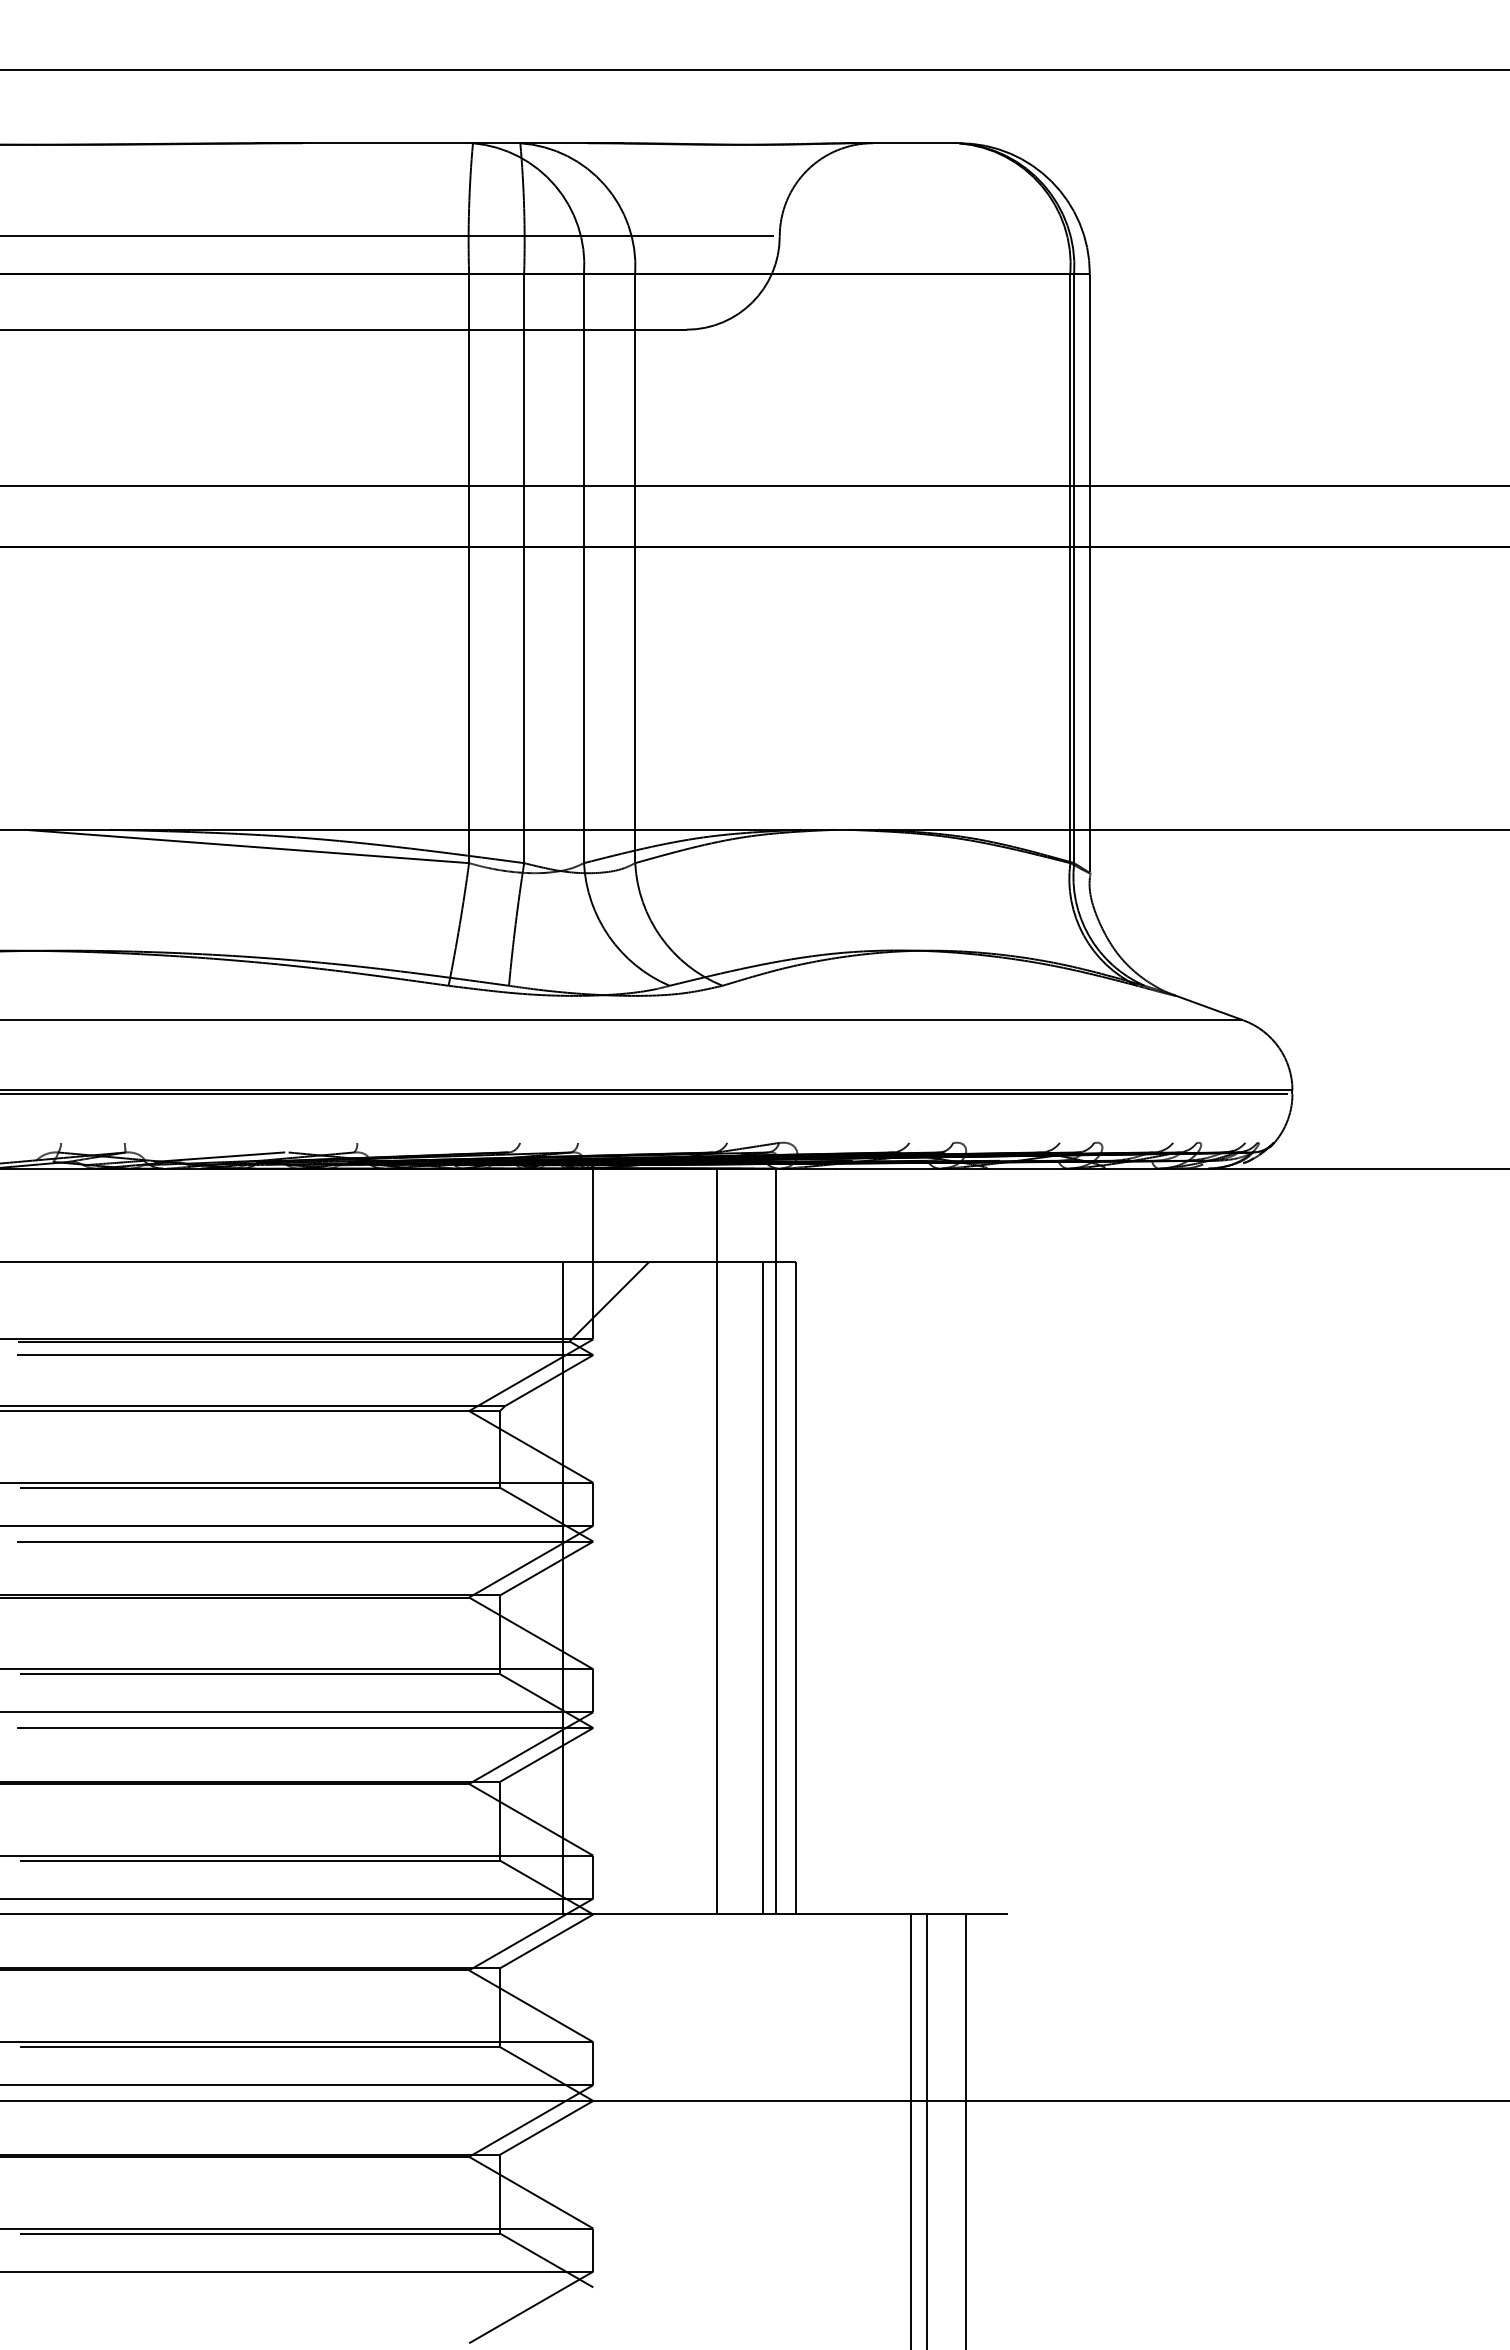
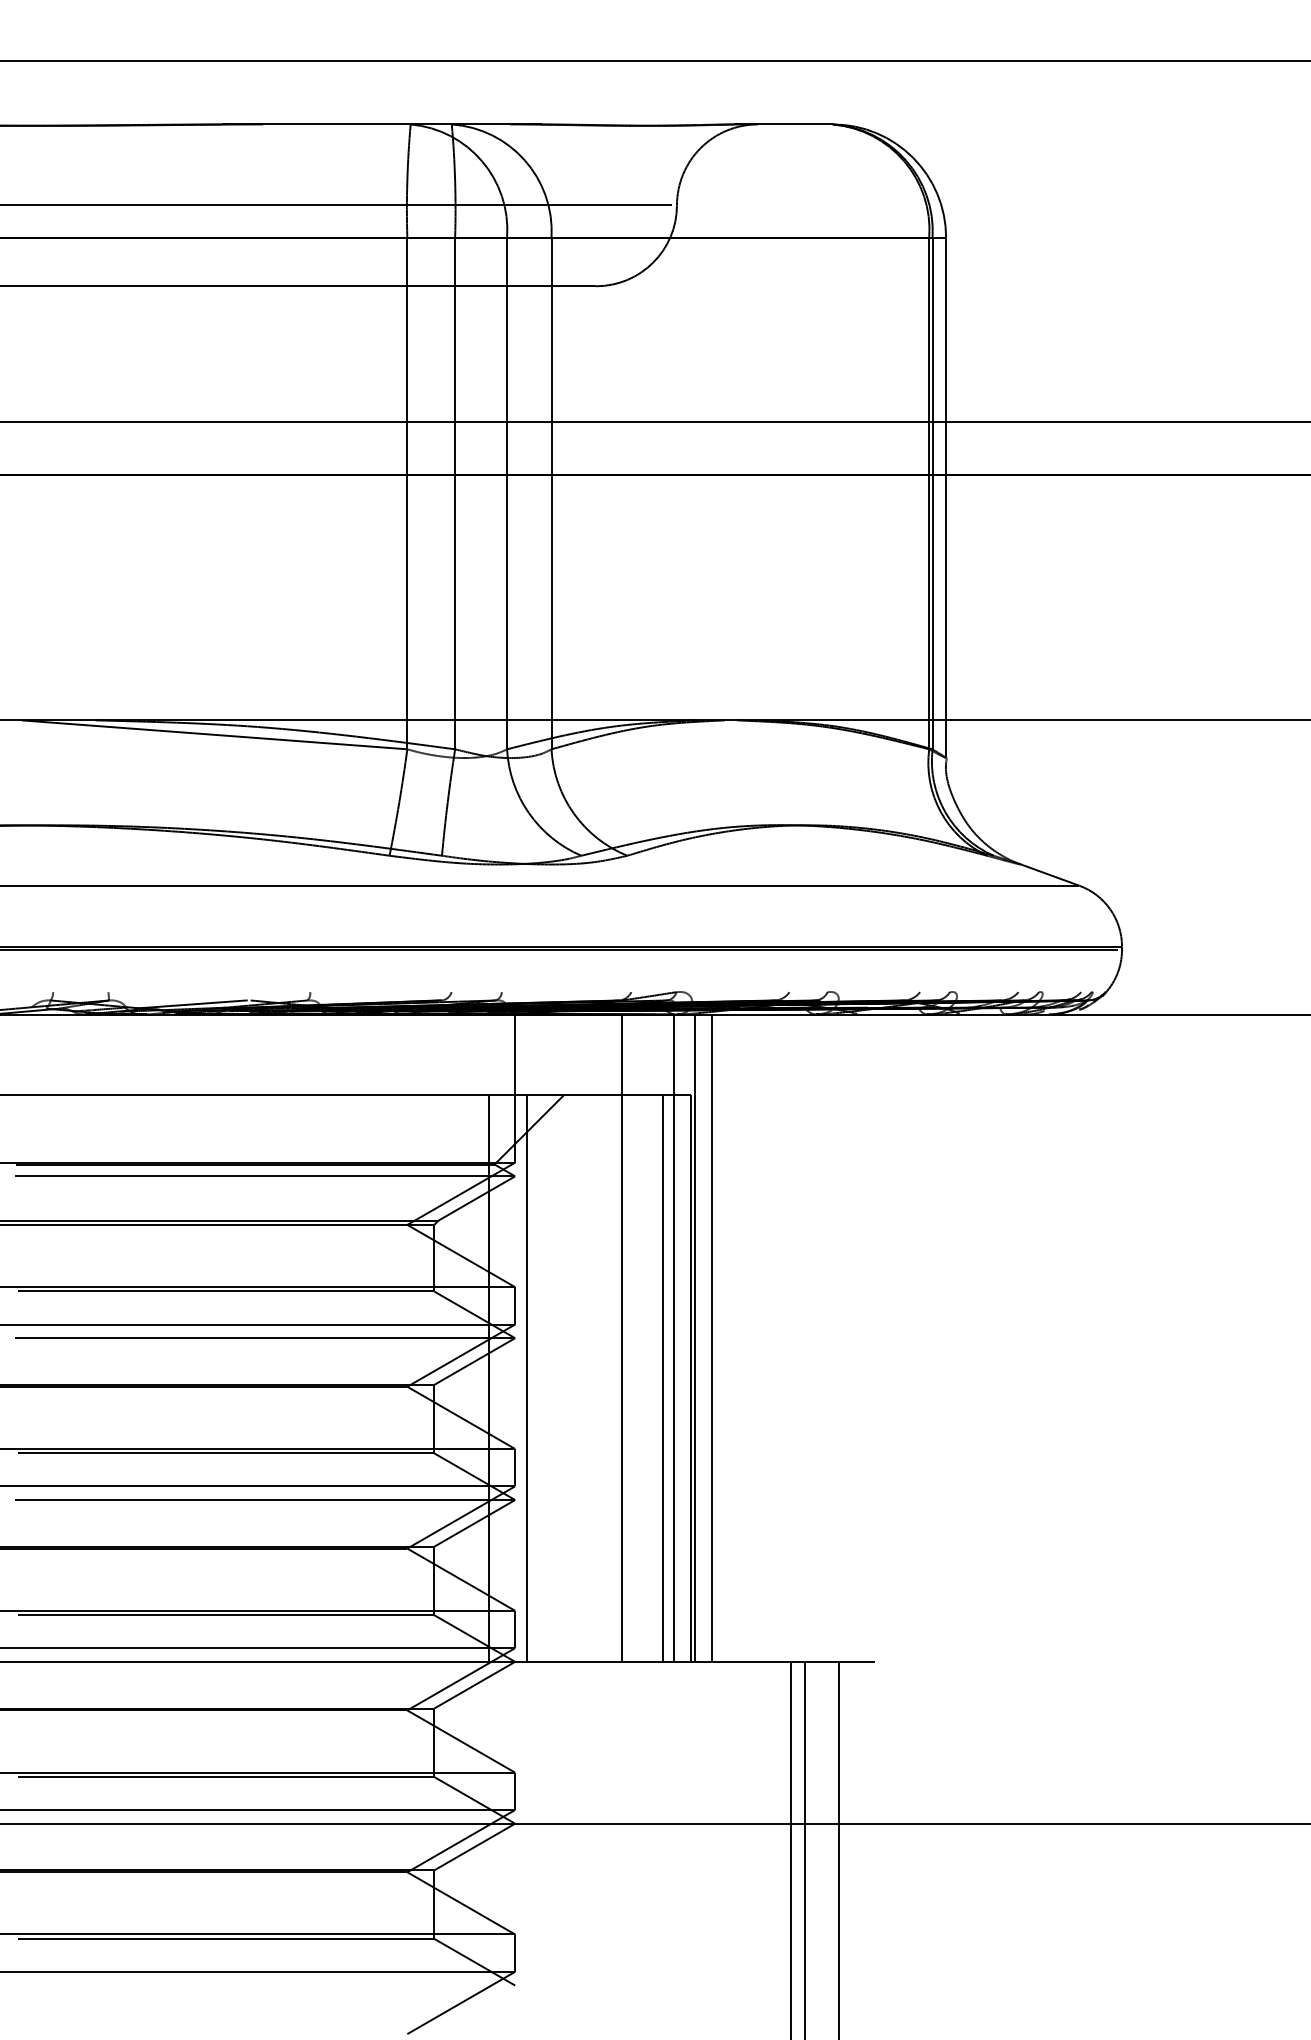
line: (800, 1541) -> (694, 1338), added
line: (820, 1541) -> (712, 1338), added
line: (607, 1587) -> (527, 1378), added

